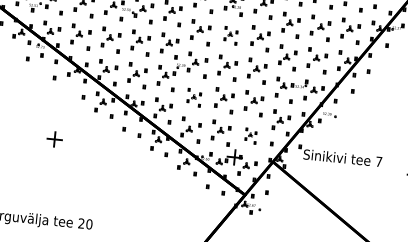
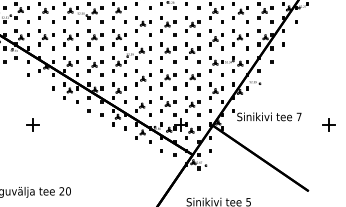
part: (231, 35) -> (168, 26), size x1.43
part: (194, 97) -> (143, 79), size x1.43
part: (250, 136) -> (192, 106), size x1.67

